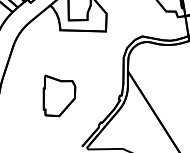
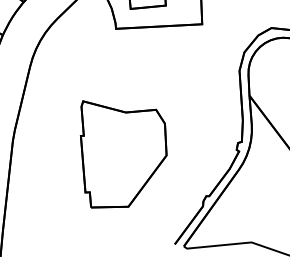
part: (59, 95) -> (124, 151), size x1.43

